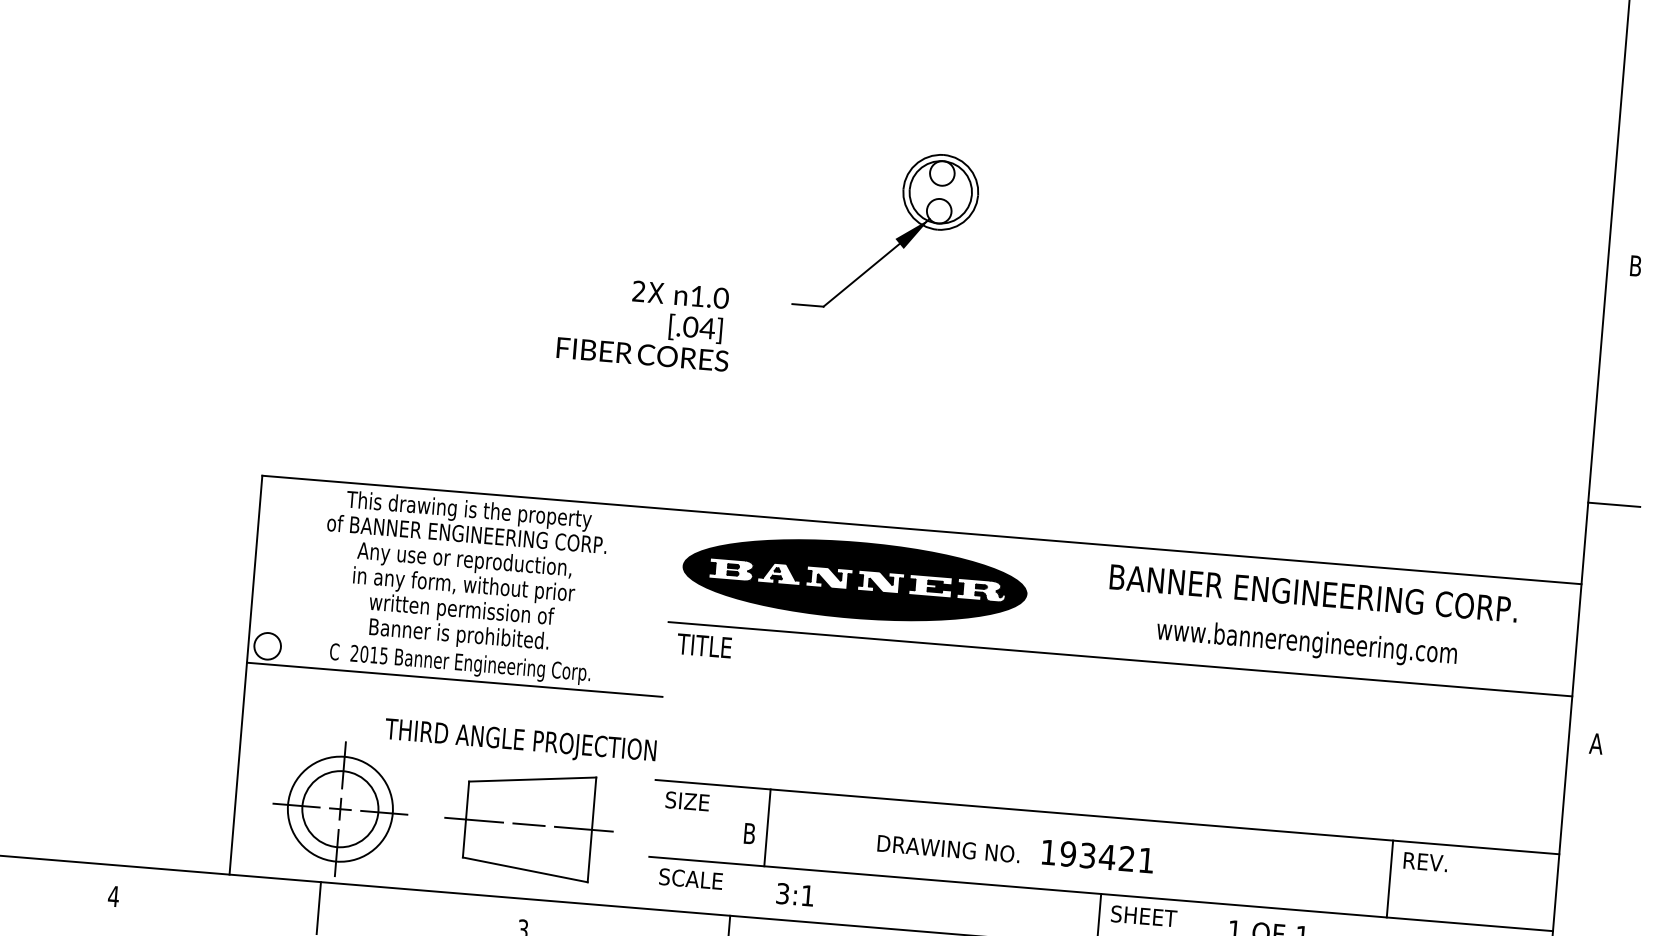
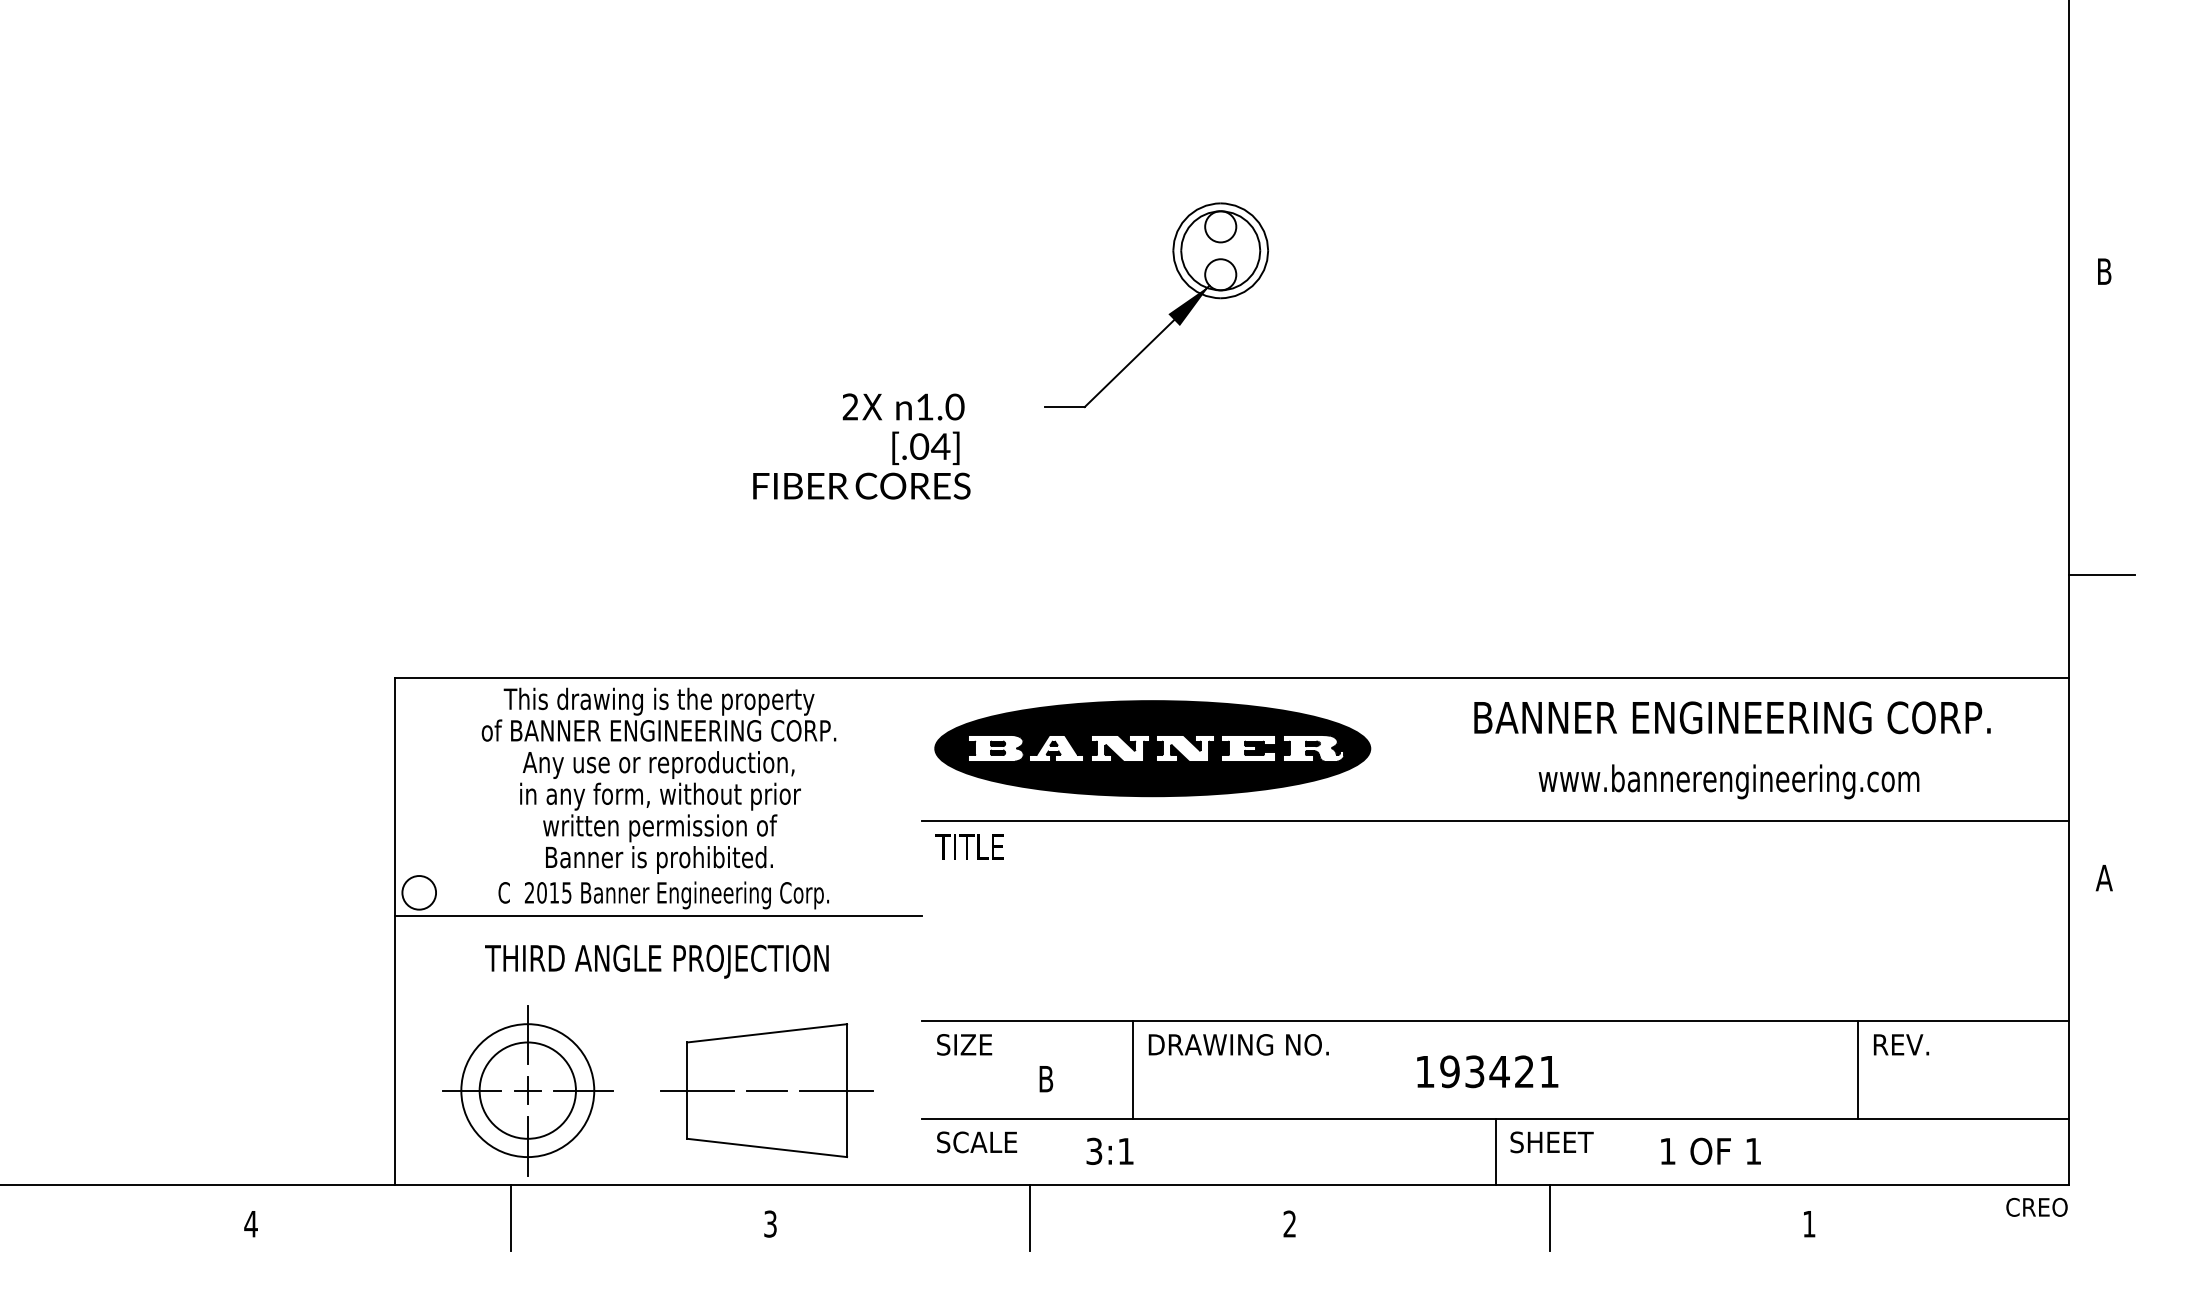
text: (520, 742) -> (656, 961), moved
line: (767, 827) -> (1133, 1069), moved
text: (948, 848) -> (1238, 1044), moved

